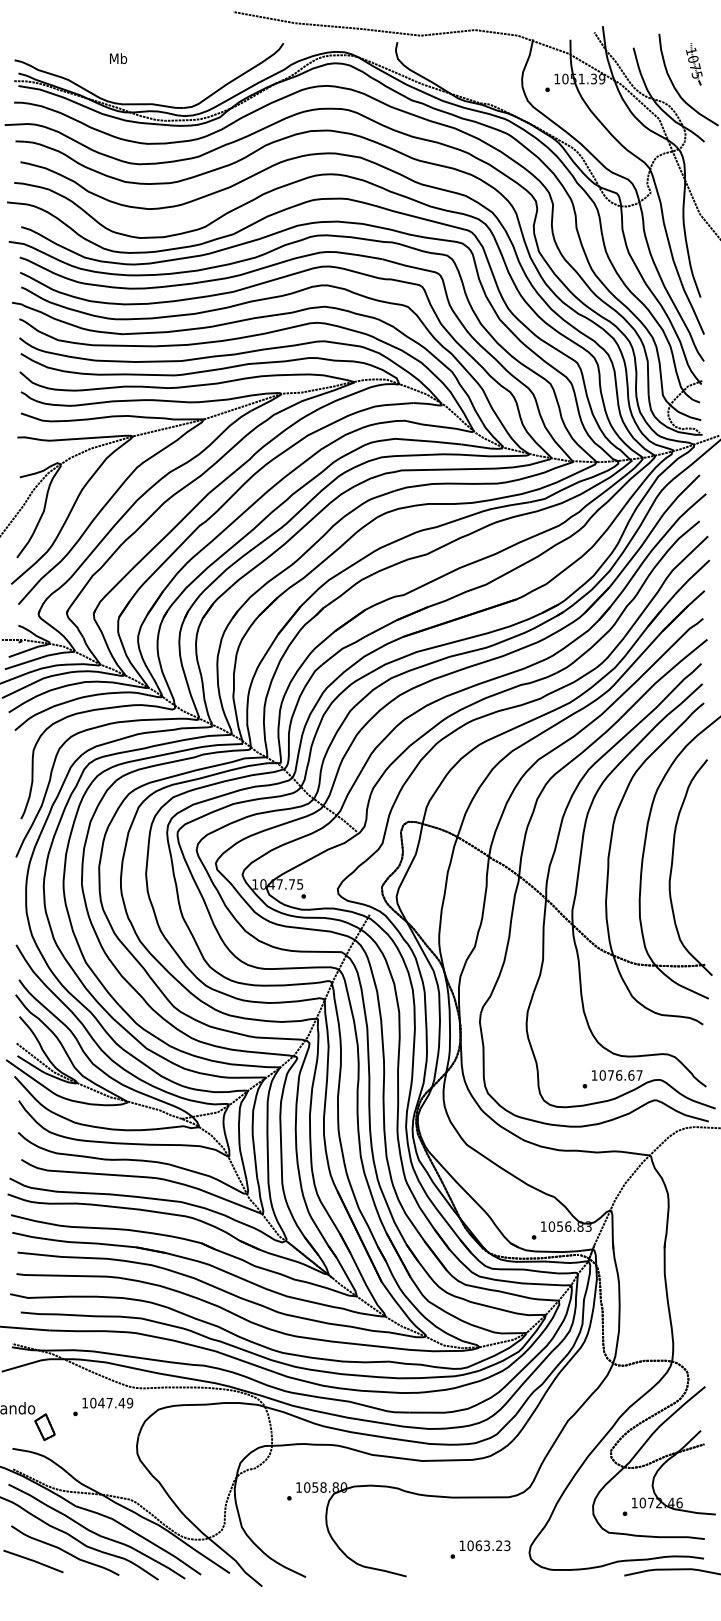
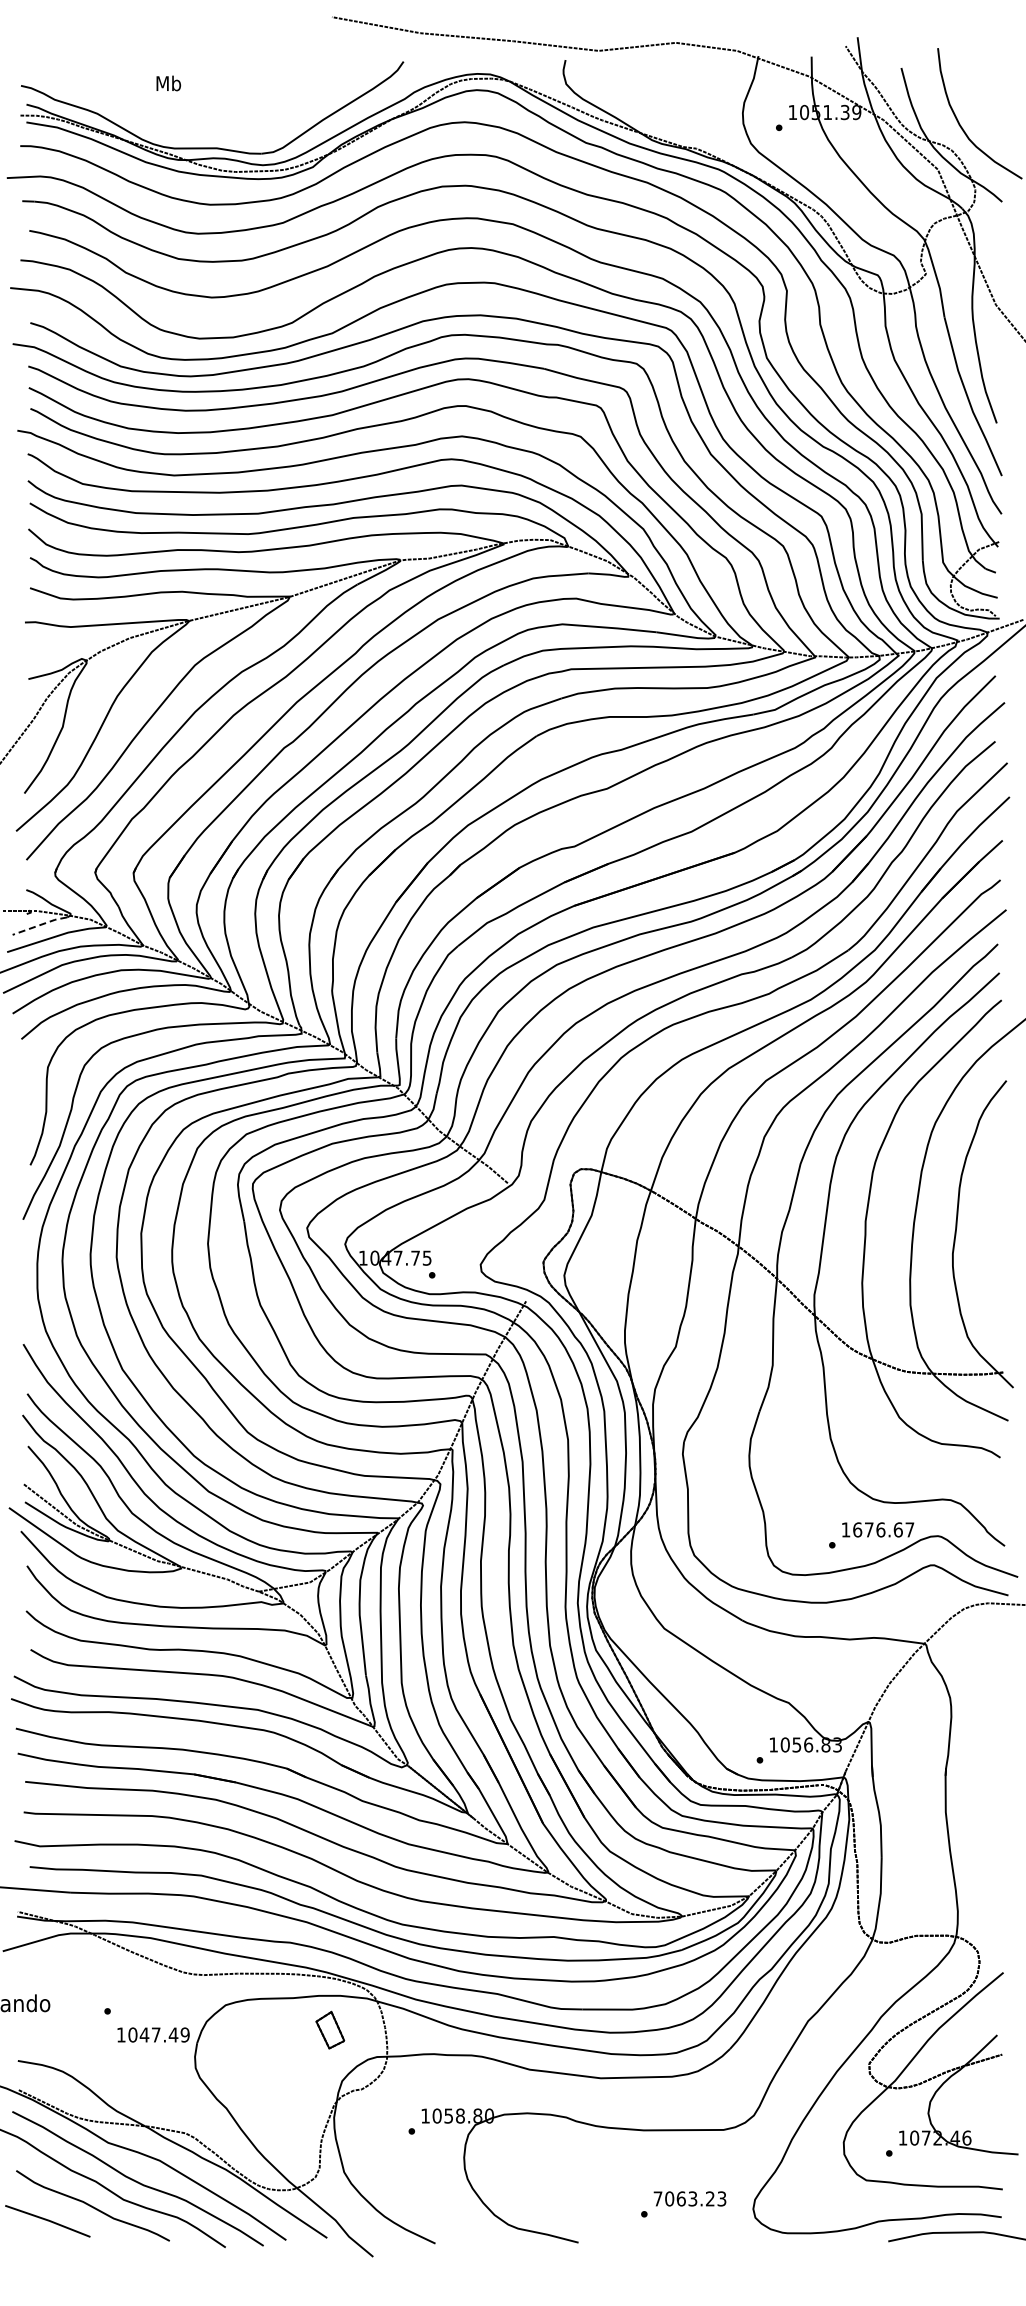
part: (694, 64) -> (987, 91), removed
line: (27, 650) -> (39, 925), solid -> dashed
text: (602, 1075) -> (857, 1529), 1076.67 -> 1676.67
text: (107, 1402) -> (153, 2034), moved
part: (45, 1426) -> (330, 2029), moved
text: (462, 1545) -> (657, 2198), 1063.23 -> 7063.23

